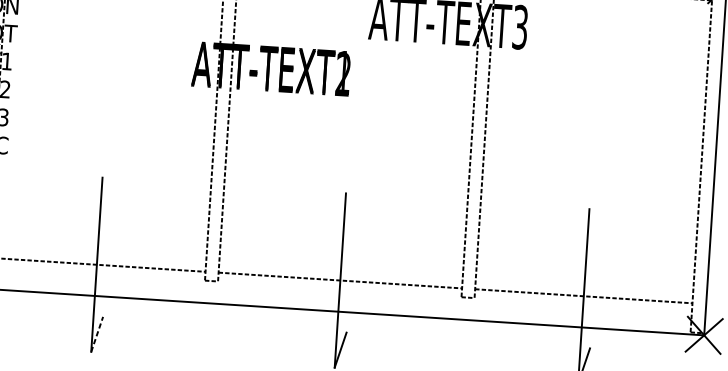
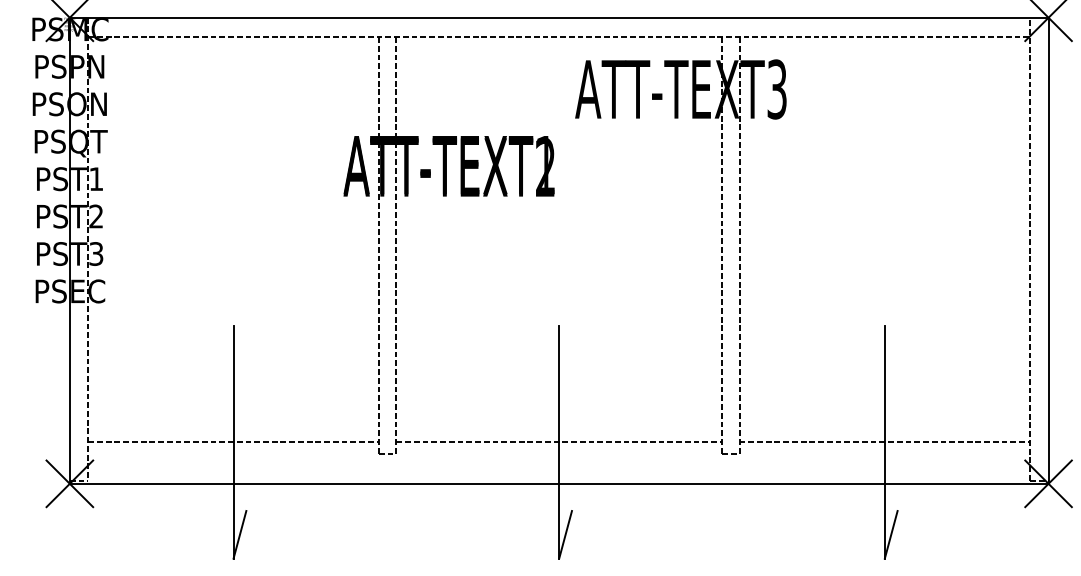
line: (96, 334) -> (239, 534), dashed -> solid

